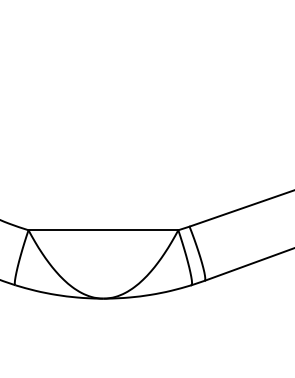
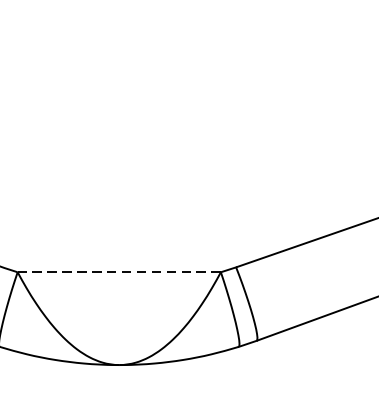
line: (103, 230) -> (119, 272), solid -> dashed

